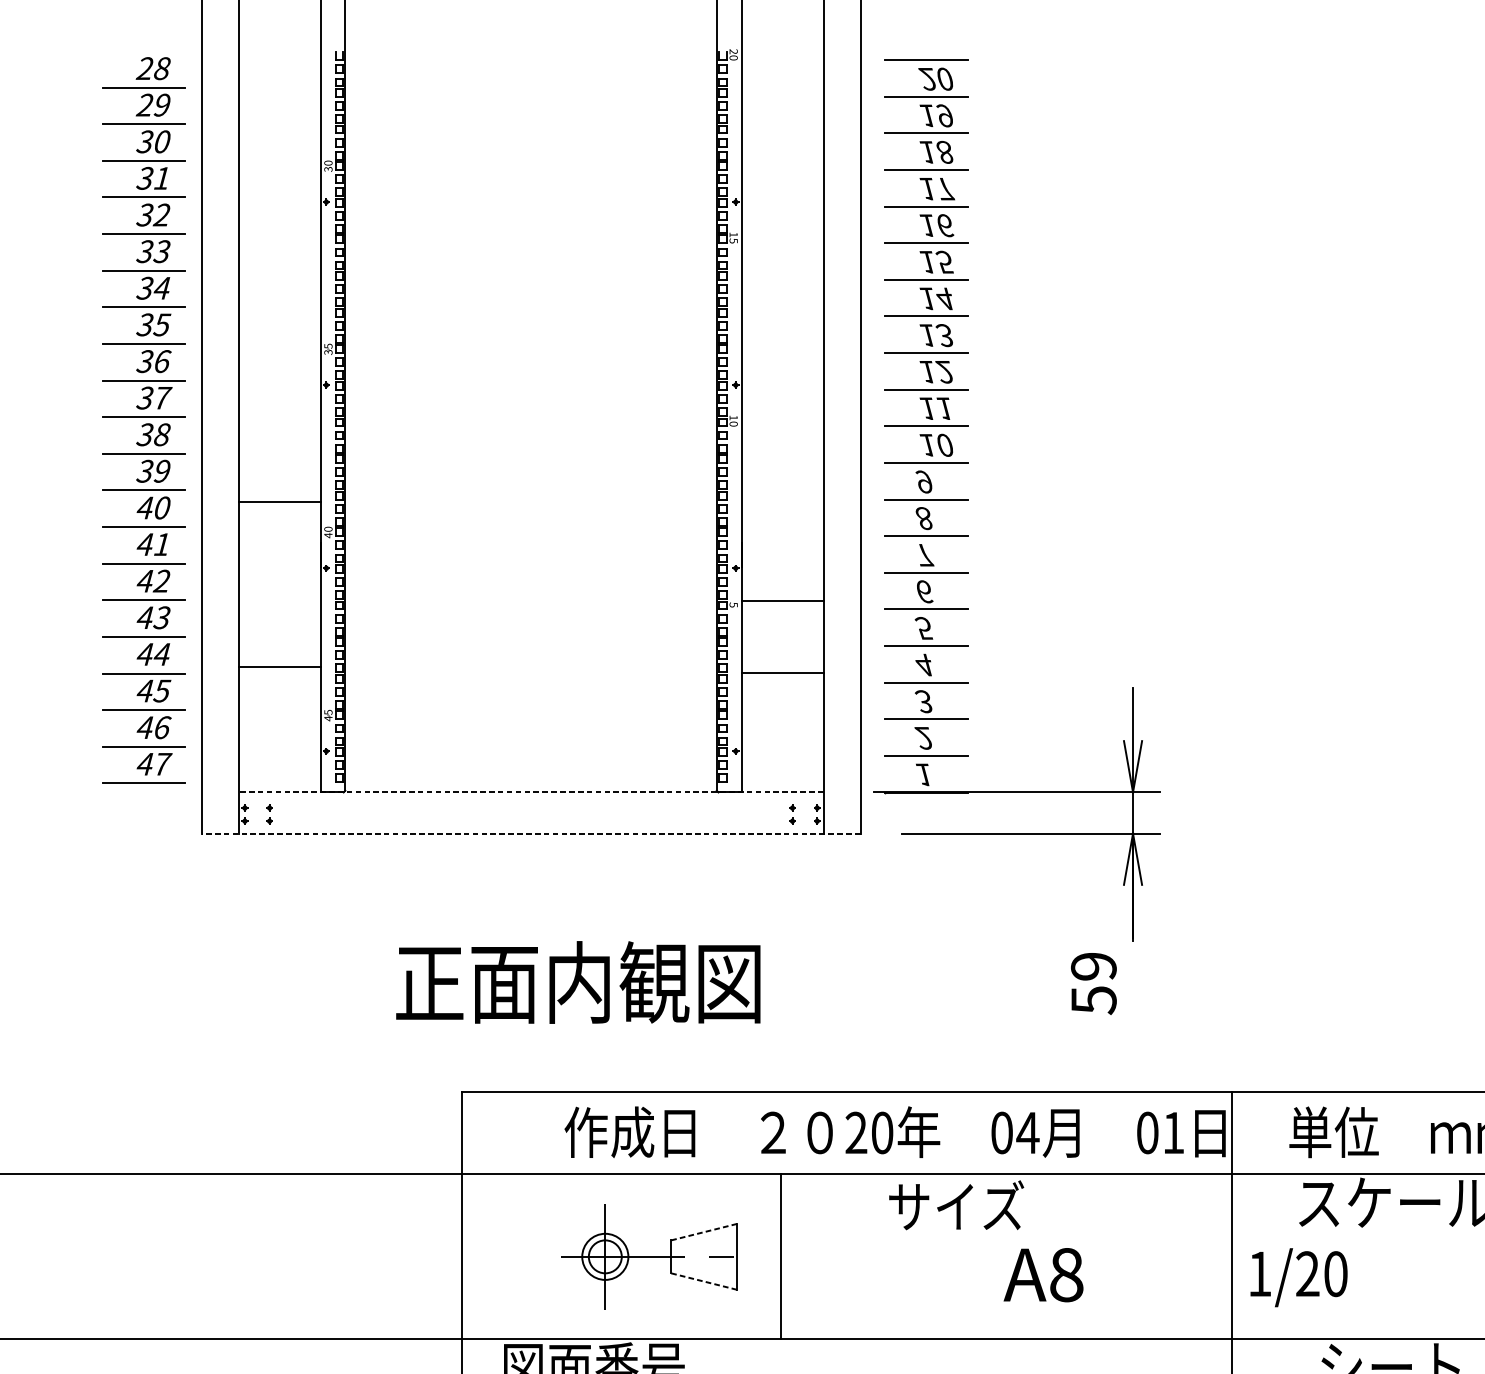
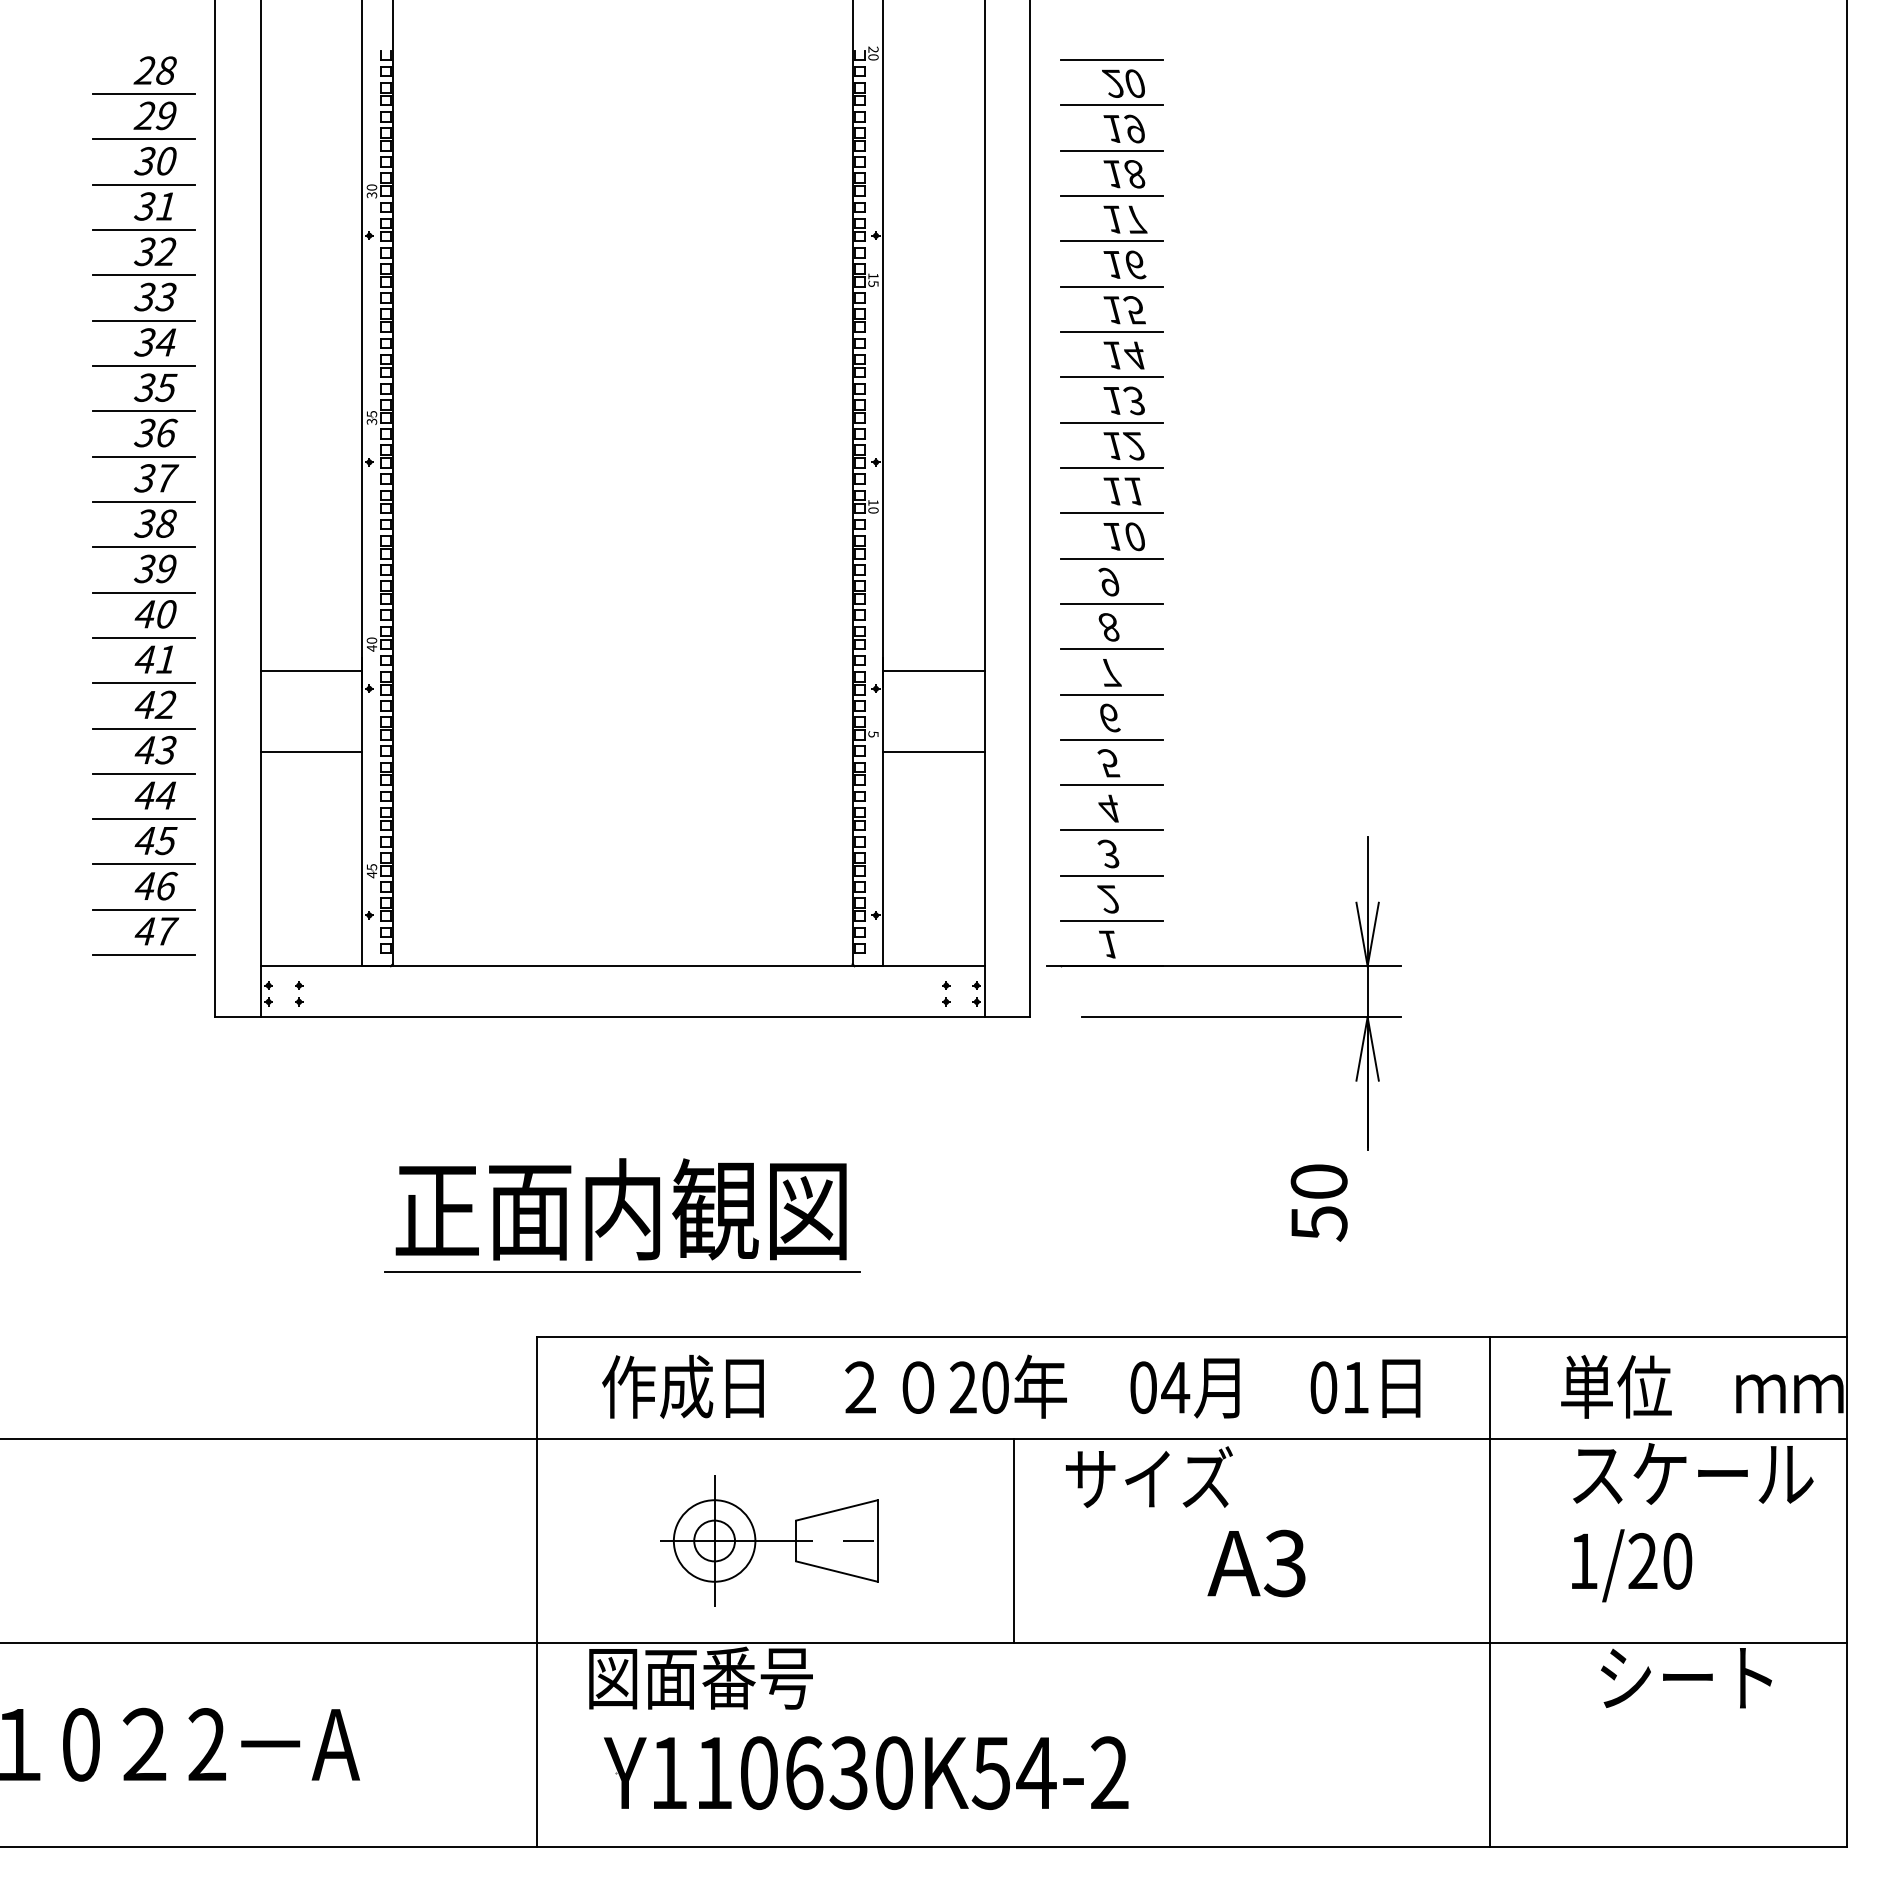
line: (279, 501) -> (311, 670), moved
line: (782, 601) -> (933, 670), moved
line: (279, 667) -> (311, 752), moved
line: (782, 673) -> (933, 752), moved
line: (530, 792) -> (622, 966), dashed -> solid
line: (530, 833) -> (622, 1017), dashed -> solid
text: (1093, 966) -> (1318, 1181), 59 -> 50
text: (577, 982) -> (620, 1209), moved
line: (530, 1039) -> (622, 1272), added
text: (895, 1132) -> (1011, 1386), moved
line: (704, 1232) -> (837, 1510), dashed -> solid
circle: (605, 1256) -> (714, 1540), size x1.43
line: (781, 1256) -> (1013, 1540), moved
text: (1065, 1275) -> (1284, 1563), A8 -> A3
text: (1299, 1277) -> (1632, 1565), moved
line: (704, 1281) -> (837, 1571), dashed -> solid

